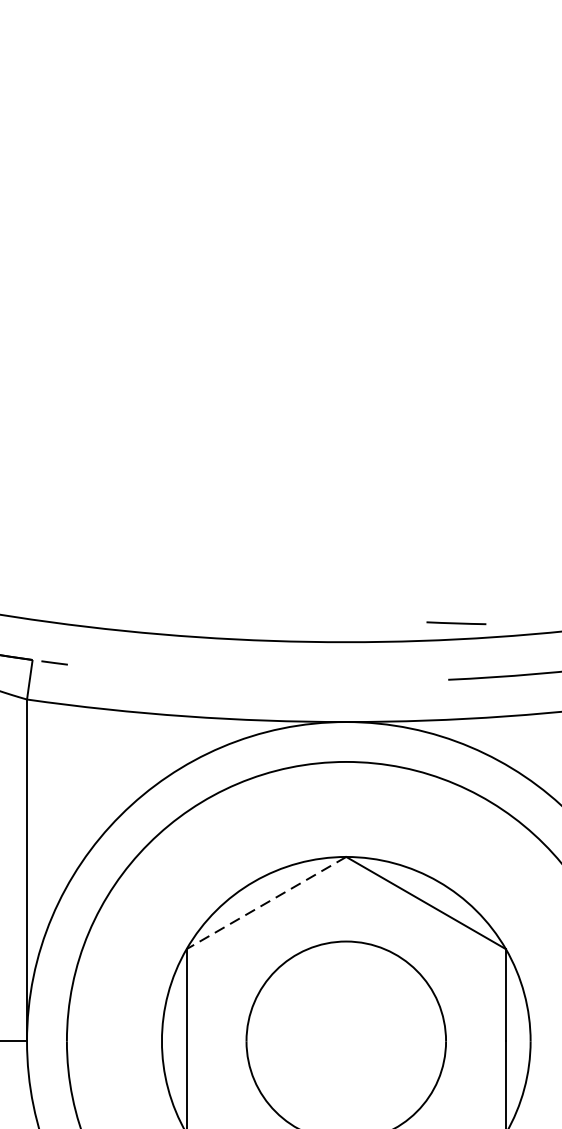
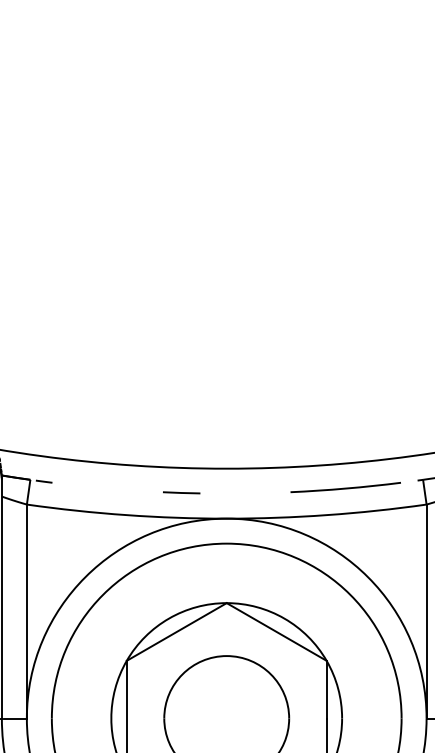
line: (456, 622) -> (181, 492), moved
line: (266, 902) -> (176, 631), dashed -> solid

